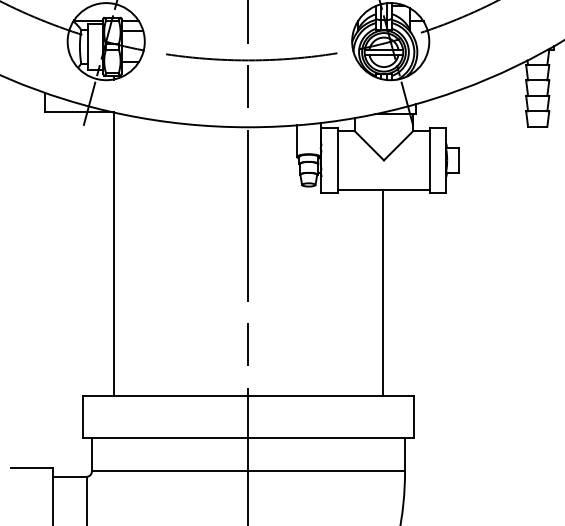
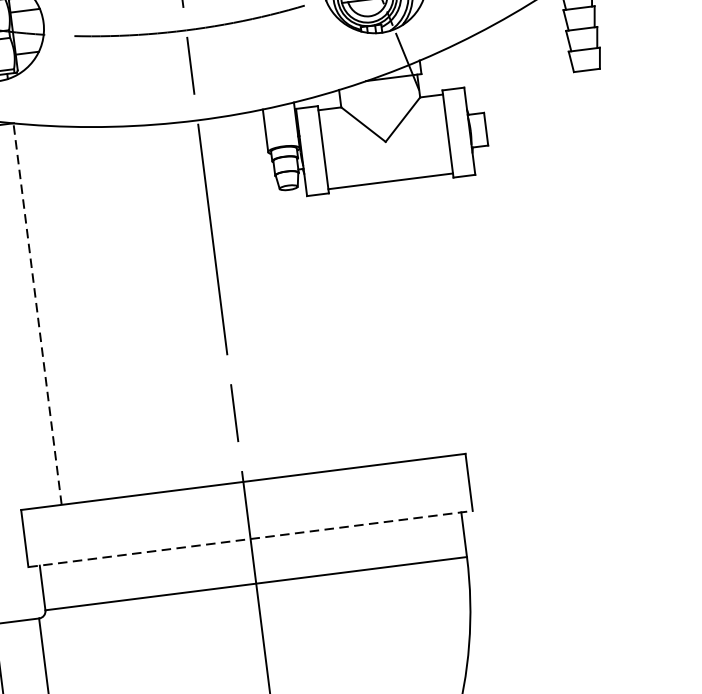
line: (113, 254) -> (37, 314), solid -> dashed
line: (383, 292) -> (407, 319), removed
line: (248, 438) -> (250, 539), solid -> dashed

